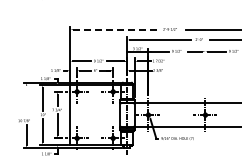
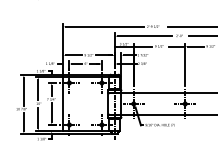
line: (117, 29) -> (105, 26), dashed -> solid
line: (205, 71) -> (185, 64), added
line: (26, 101) -> (23, 91), added

